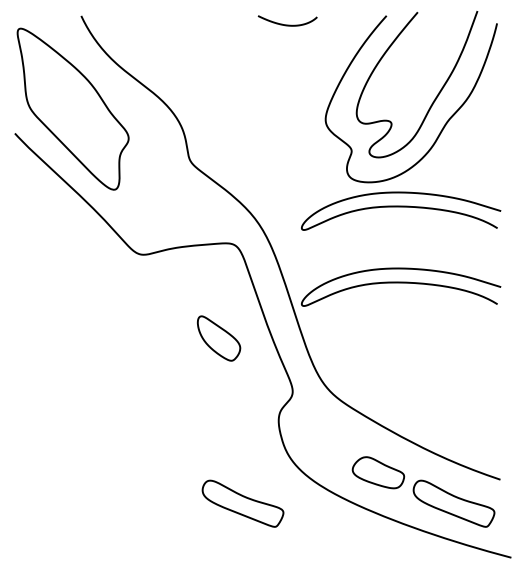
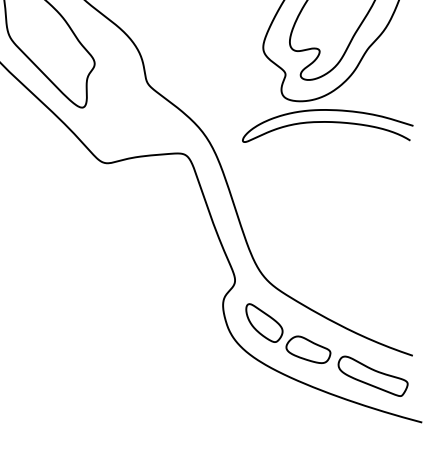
curve: (401, 283) -> (328, 187), removed
part: (219, 338) -> (264, 323), moved
part: (242, 503) -> (192, 376), removed

